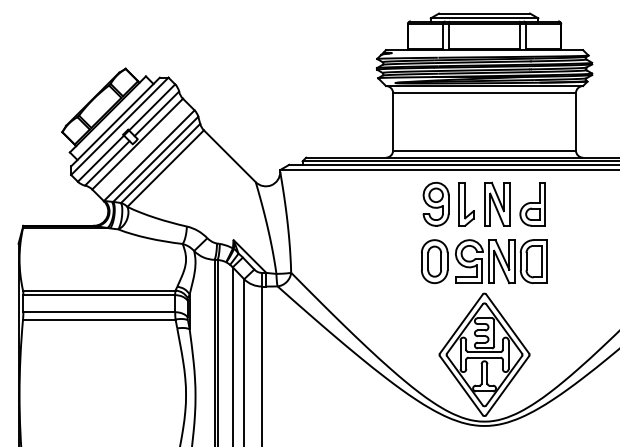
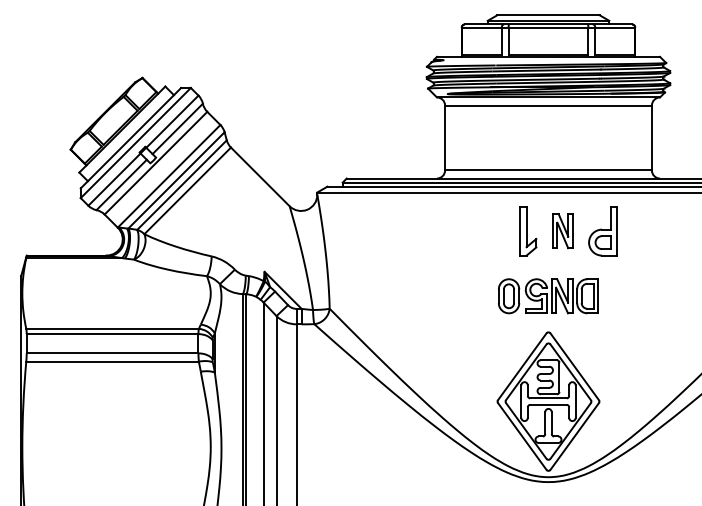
part: (435, 203) -> (493, 230), removed
part: (497, 203) -> (563, 230), size x0.7
part: (484, 261) -> (548, 295), size x0.7

